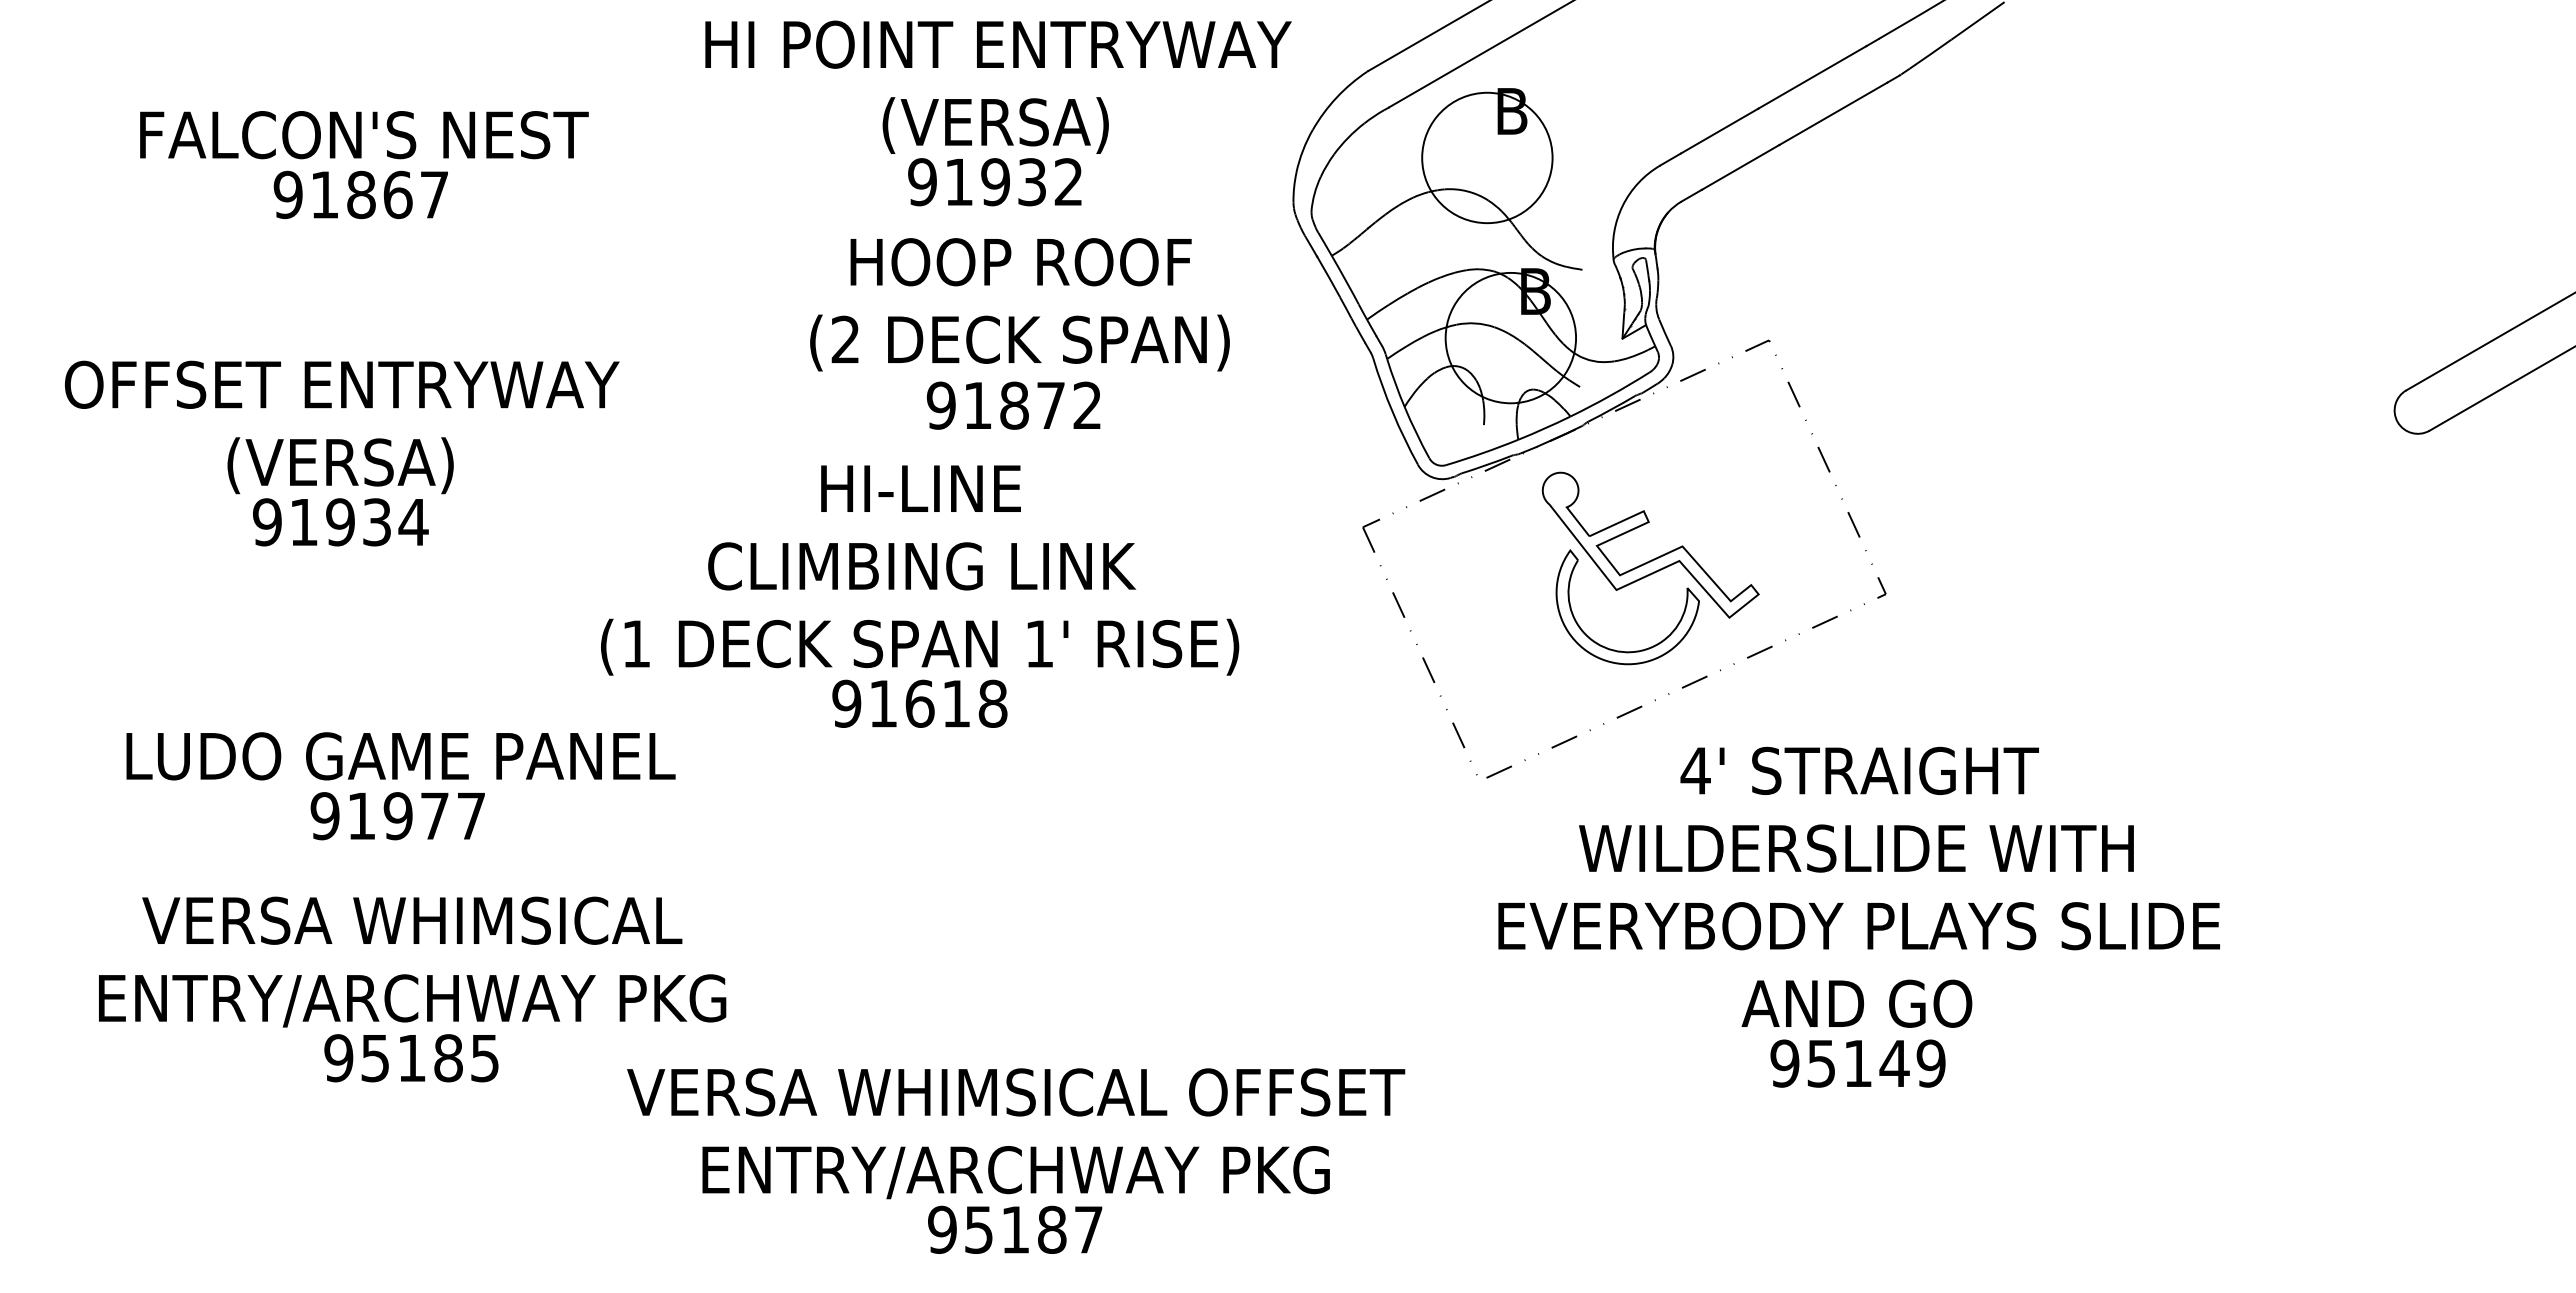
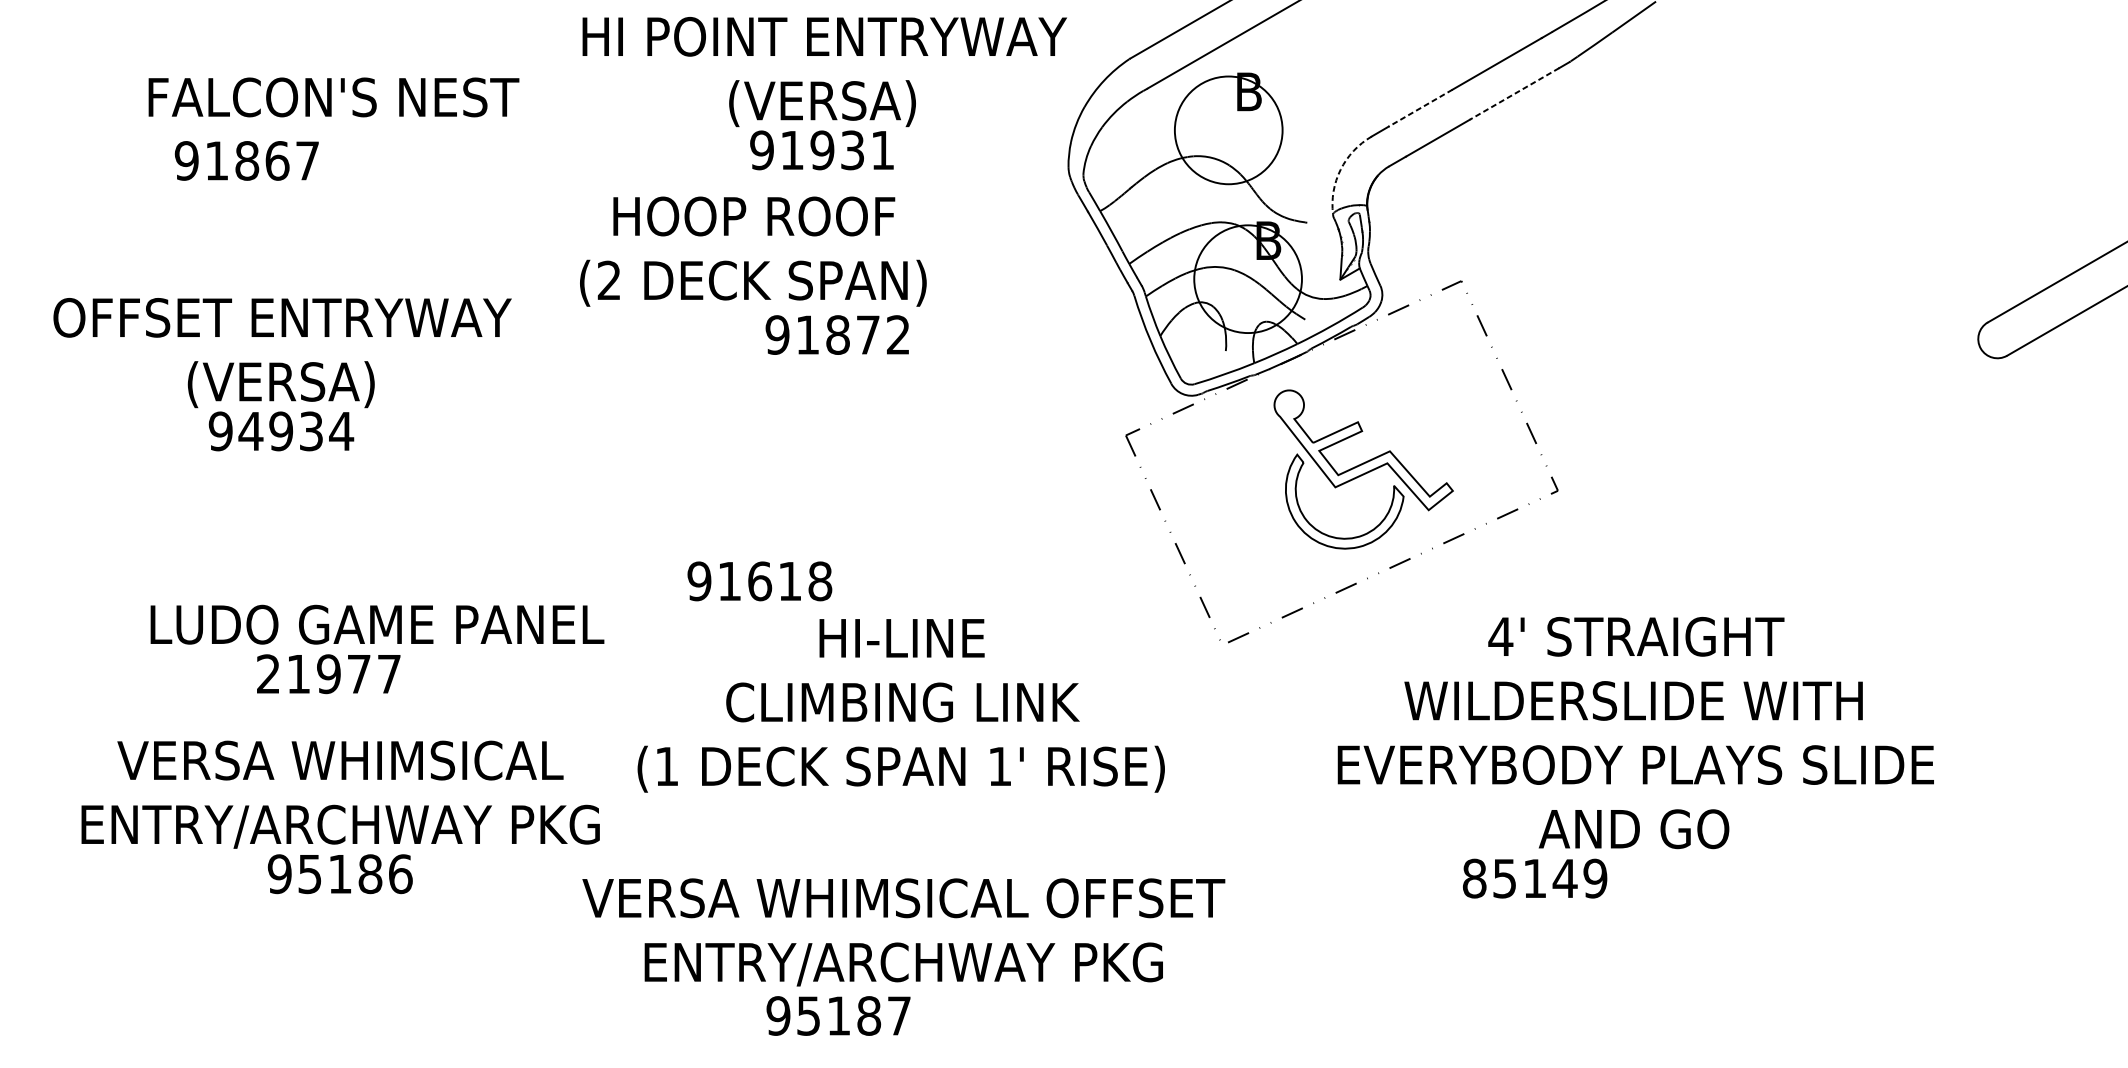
line: (1832, 114) -> (1513, 94), solid -> dashed
line: (1719, 131) -> (1420, 108), solid -> dashed
text: (364, 135) -> (334, 97), moved
text: (1067, 181) -> (881, 149), 91932 -> 91931
text: (360, 194) -> (246, 160), moved
arc: (1622, 205) -> (1340, 169), solid -> dashed
text: (1019, 304) -> (752, 251), moved
text: (303, 522) -> (250, 431), 91934 -> 94934
text: (920, 570) -> (901, 705), moved
text: (400, 756) -> (377, 624), moved
text: (324, 816) -> (267, 674), 91977 -> 21977
text: (1858, 886) -> (1635, 732), moved
text: (485, 1058) -> (400, 874), 95185 -> 95186
text: (1784, 1063) -> (1474, 878), 95149 -> 85149
text: (1016, 1133) -> (904, 932), moved

